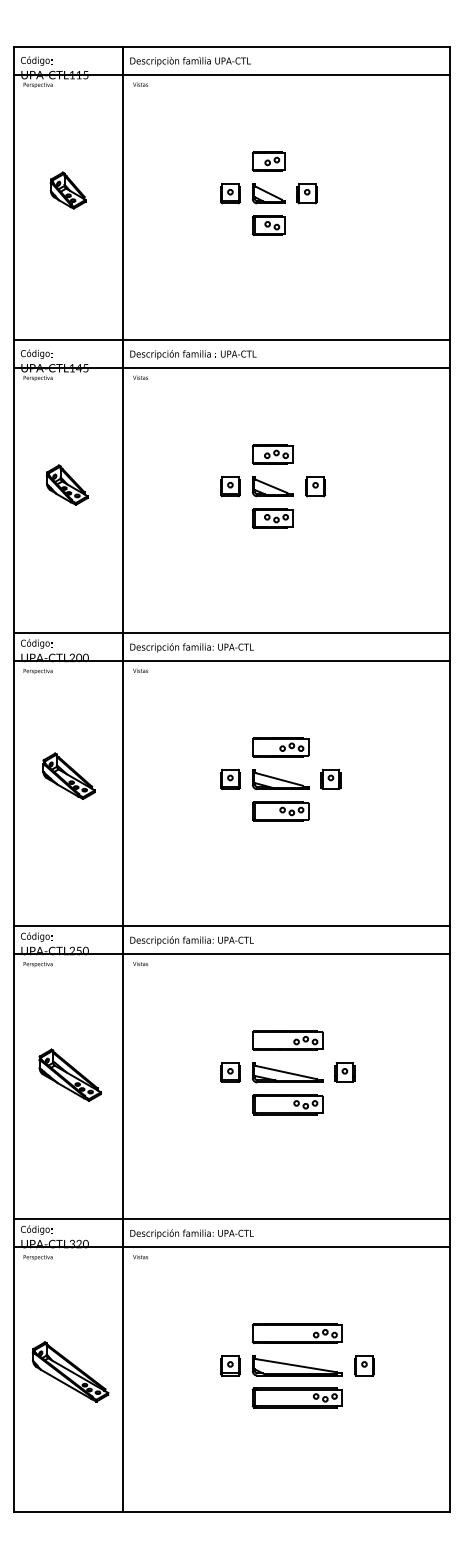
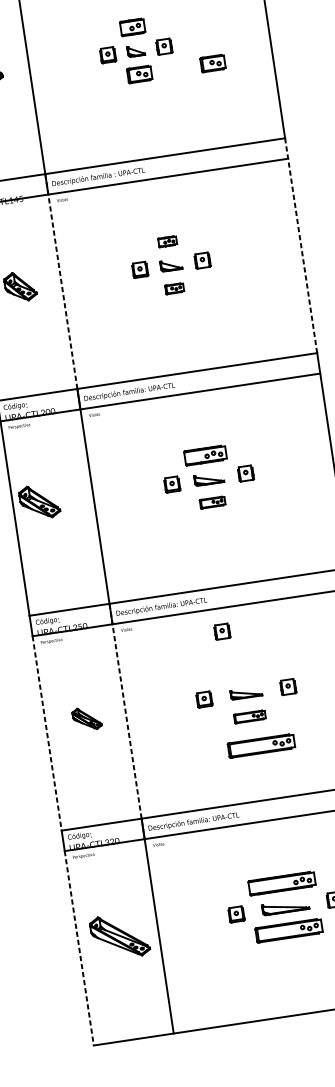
part: (268, 193) -> (135, 50), size x0.7
part: (368, 225) -> (212, 63), added
part: (272, 454) -> (167, 241), size x0.6
line: (122, 486) -> (61, 281), solid -> dashed
part: (272, 486) -> (170, 265), size x0.7
line: (450, 486) -> (301, 245), solid -> dashed
part: (272, 518) -> (174, 288), size x0.6
part: (68, 775) -> (39, 501), moved
part: (280, 779) -> (208, 479), size x0.7
part: (280, 811) -> (212, 502), size x0.6
part: (267, 985) -> (222, 631), added
part: (287, 1040) -> (242, 669), removed
line: (122, 1072) -> (125, 711), solid -> dashed
part: (287, 1072) -> (246, 693), size x0.6
part: (69, 1074) -> (86, 718), size x0.6
line: (13, 1086) -> (46, 733), solid -> dashed
part: (287, 1104) -> (249, 716), size x0.6
part: (296, 1145) -> (260, 745), added
part: (297, 1365) -> (285, 906), size x0.7
line: (13, 1379) -> (78, 948), solid -> dashed

